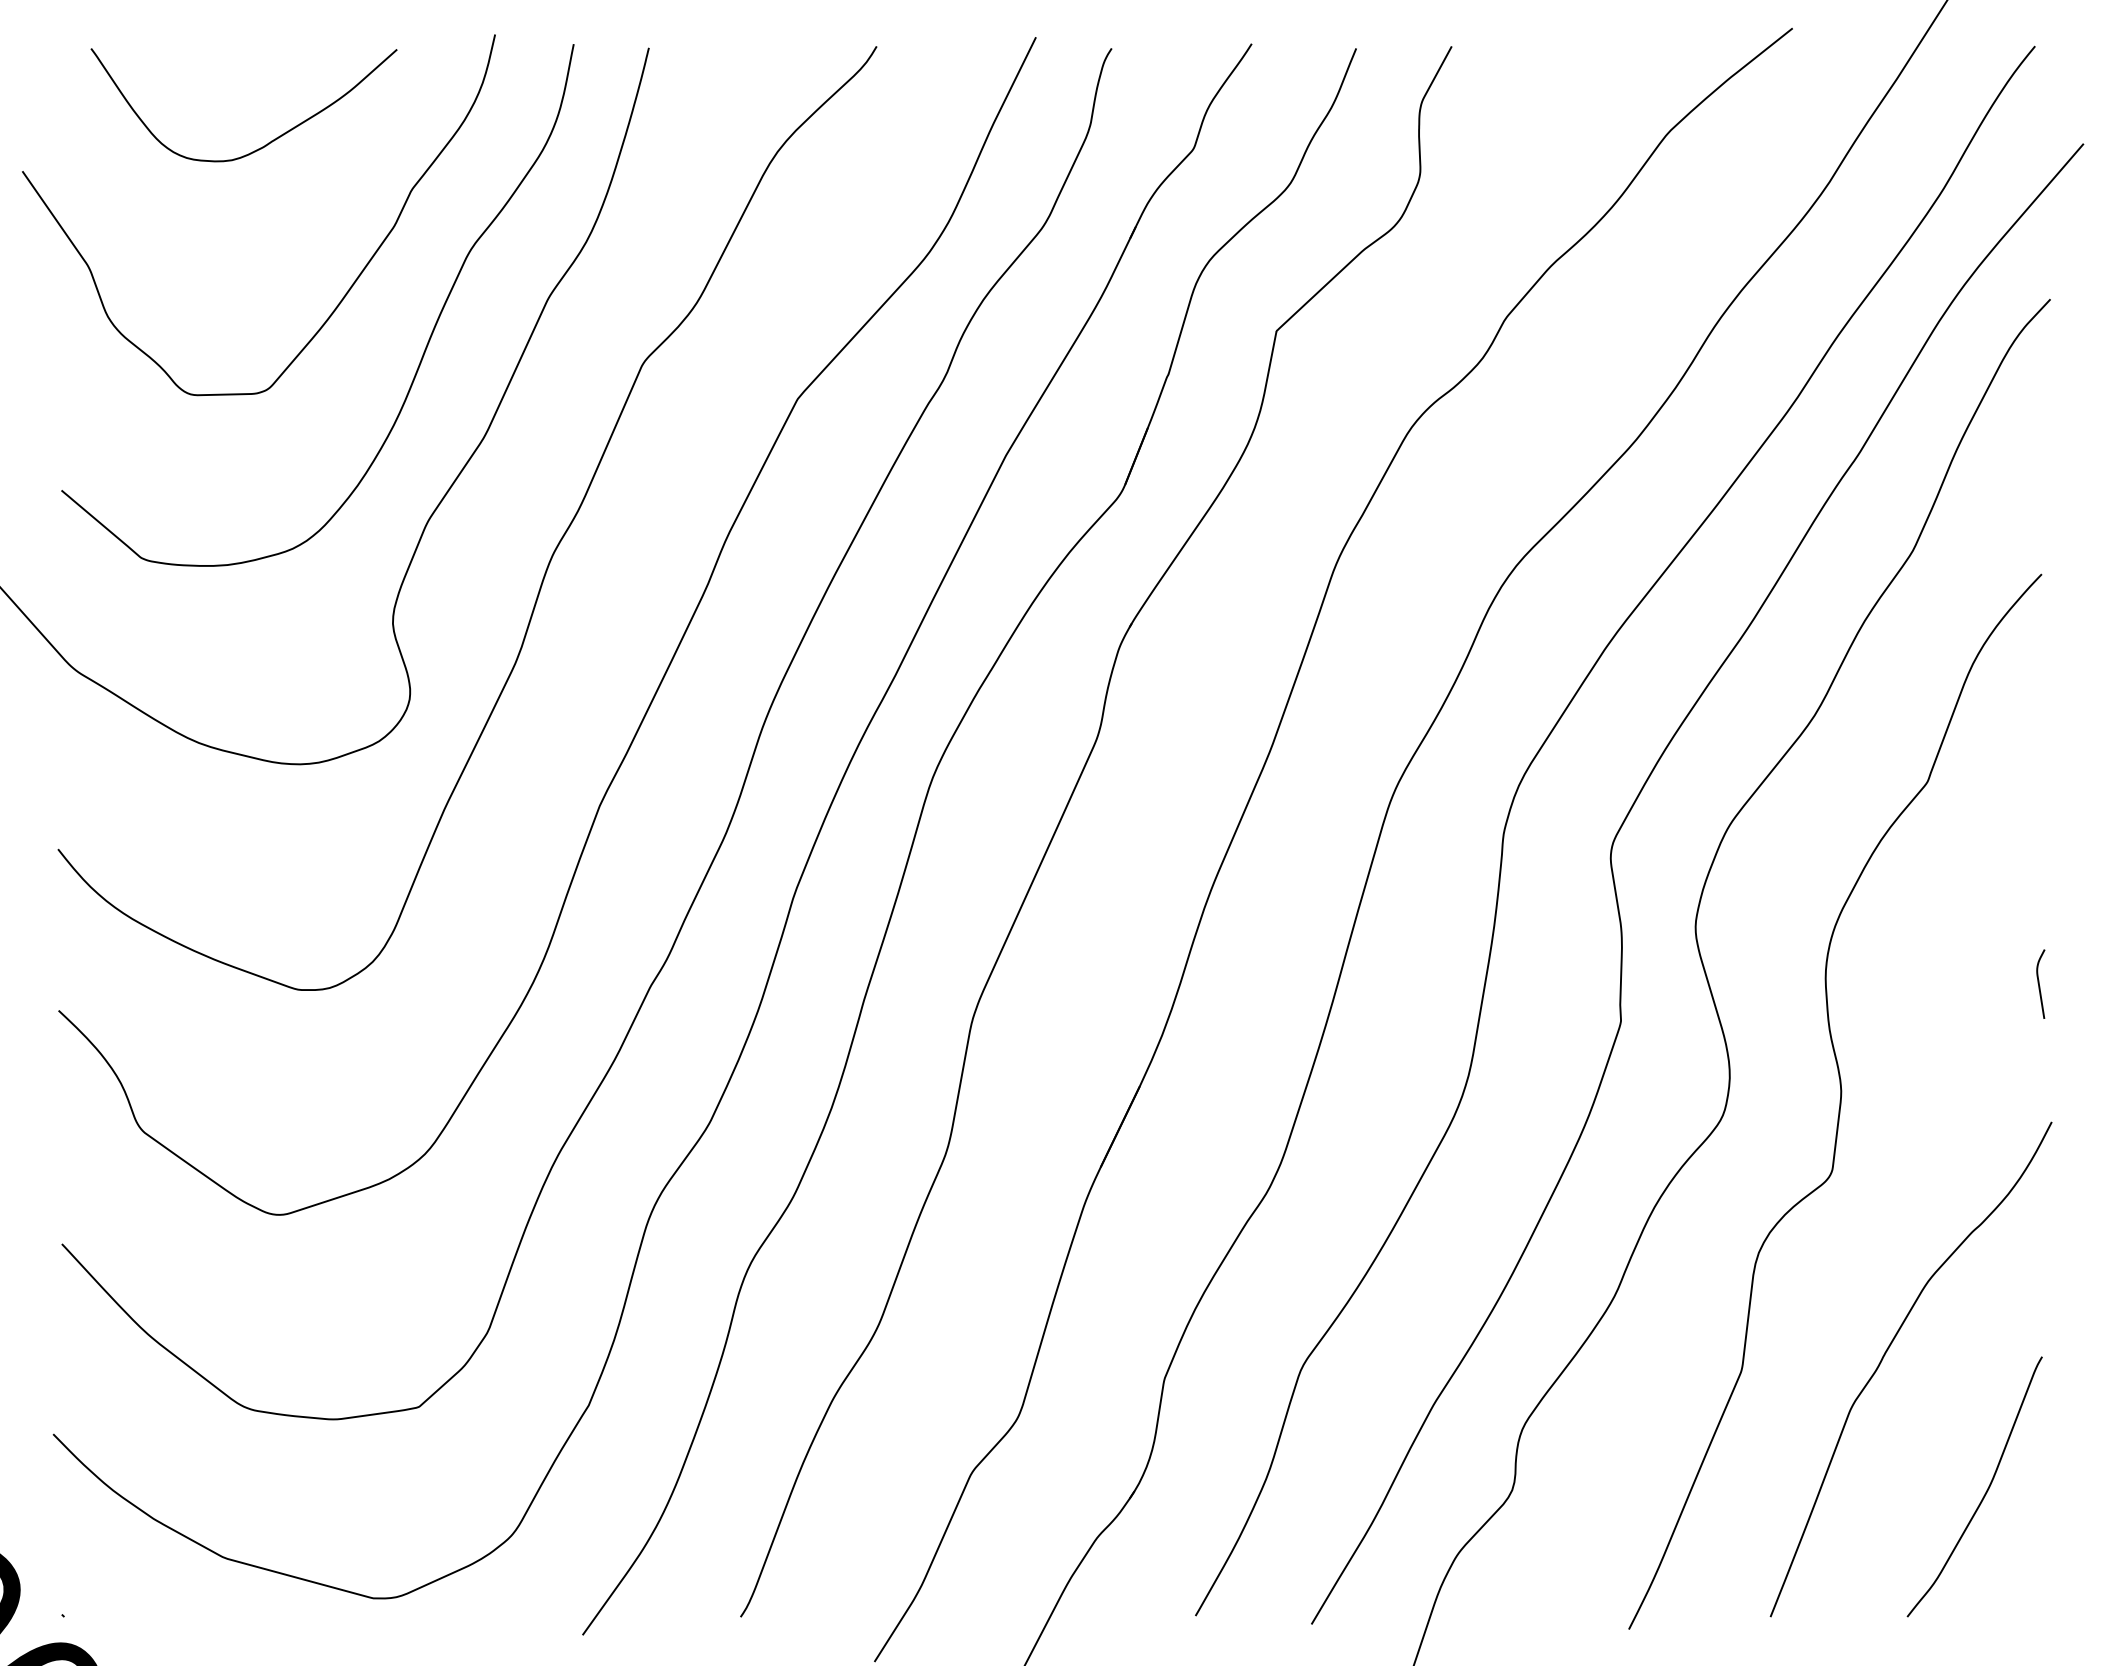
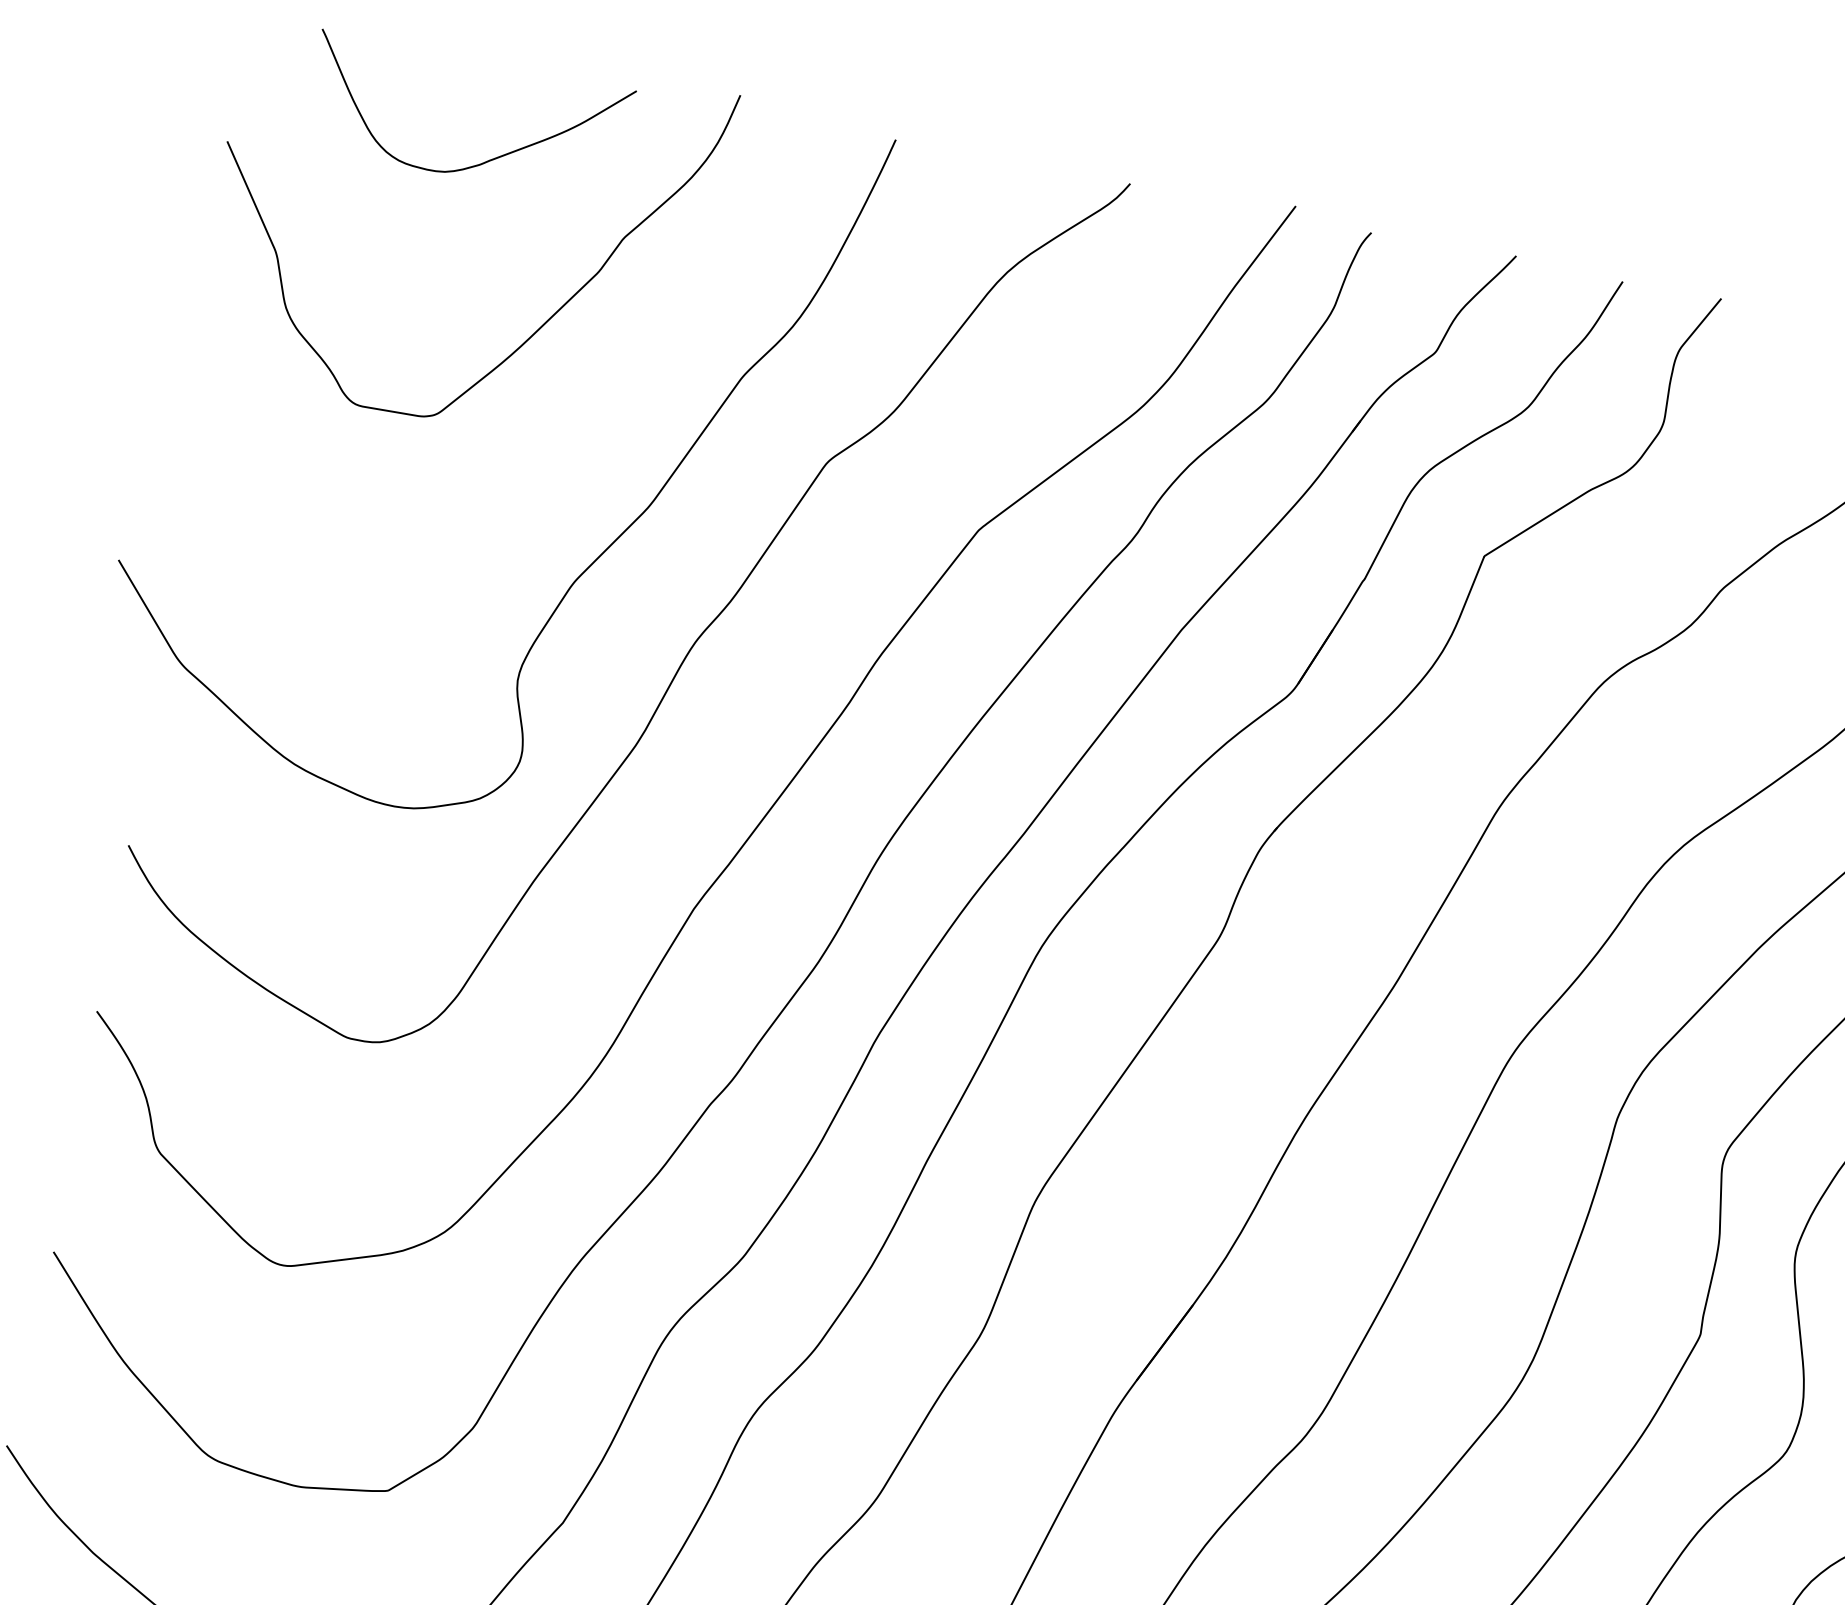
curve: (425, 346) -> (606, 401), removed

